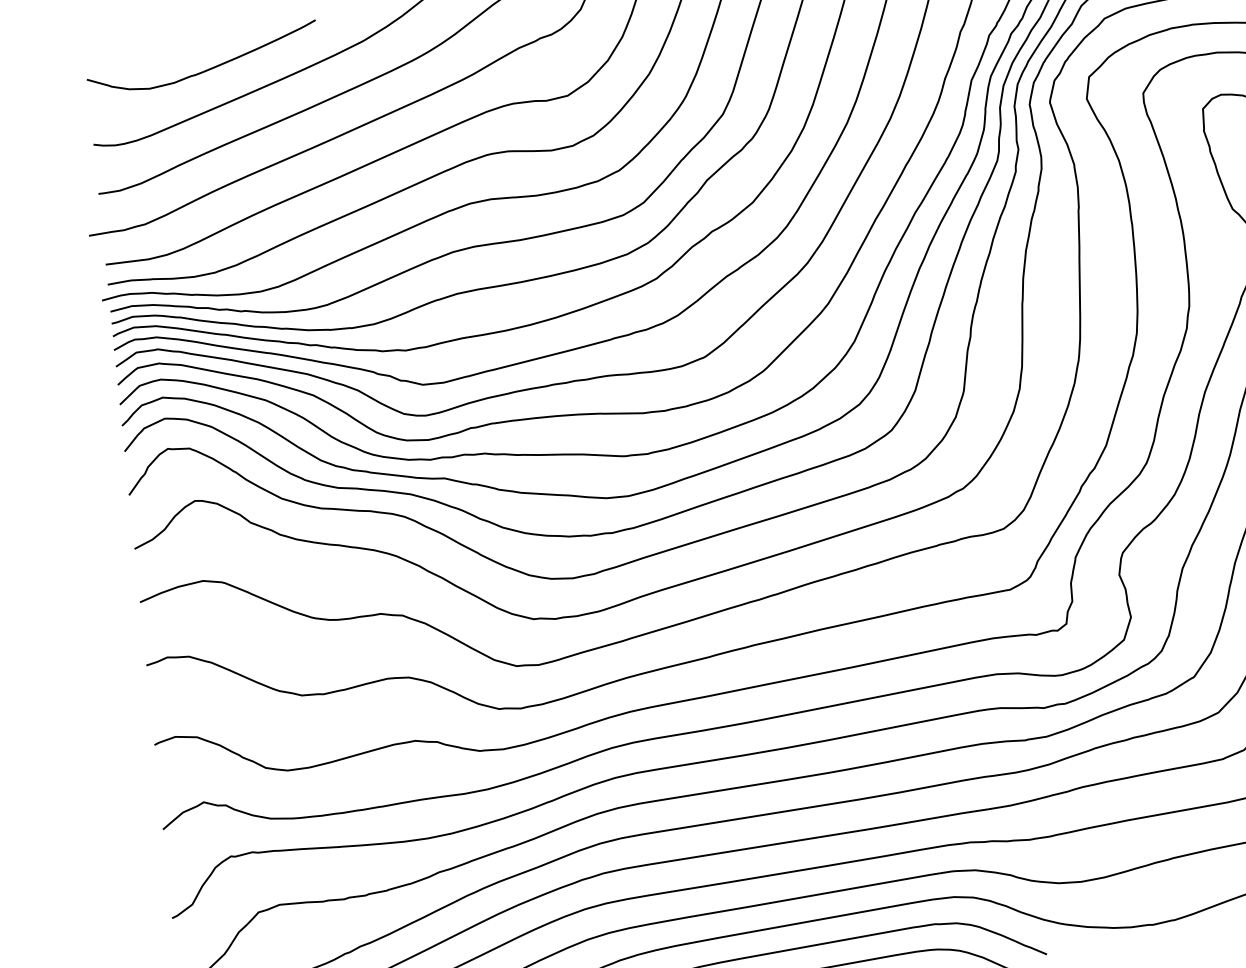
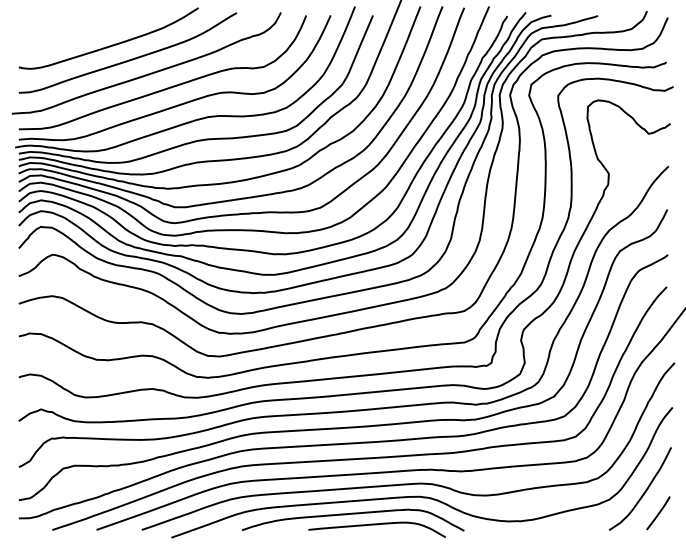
curve: (204, 69) -> (79, 34), removed

